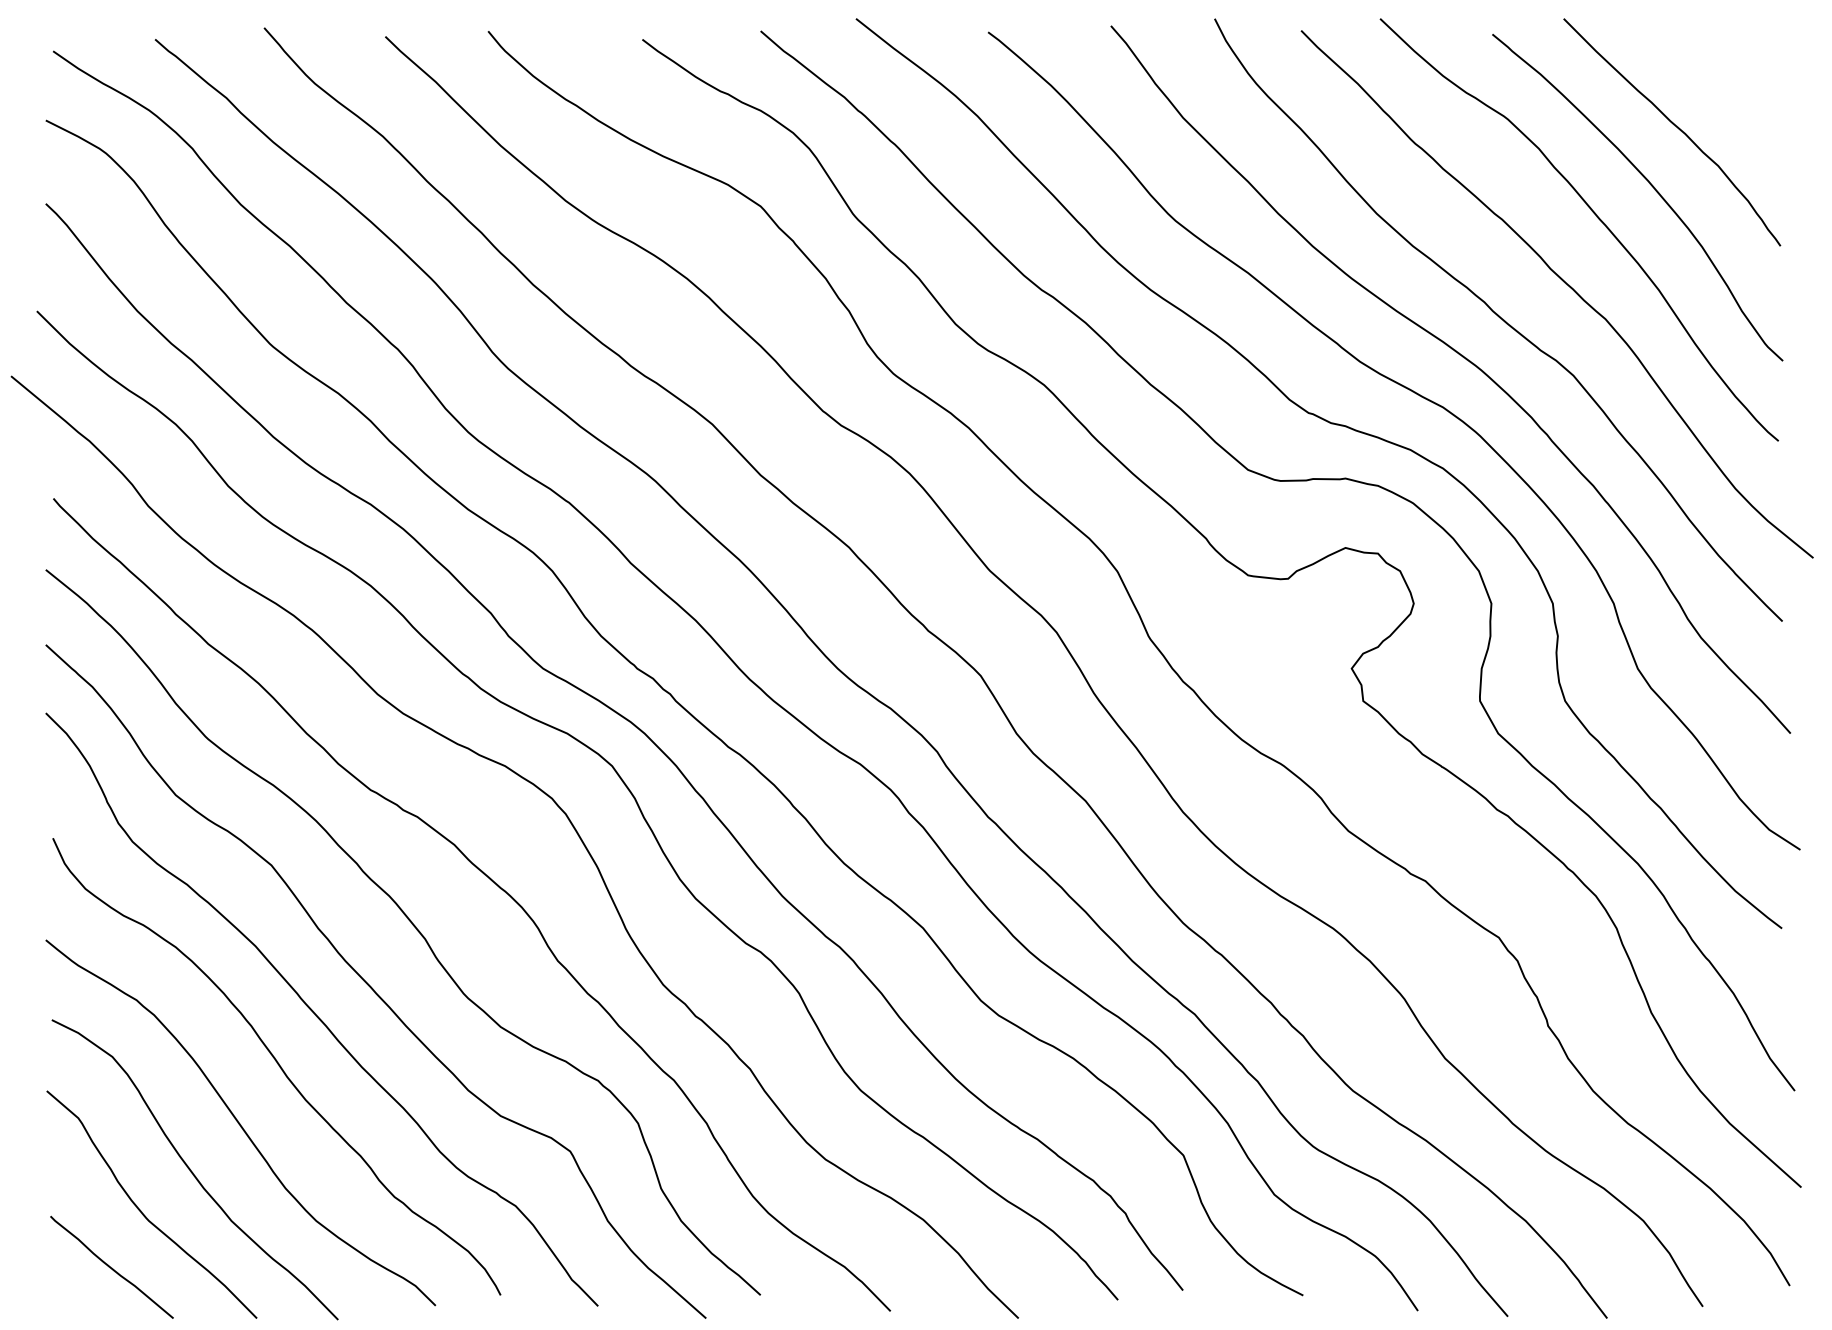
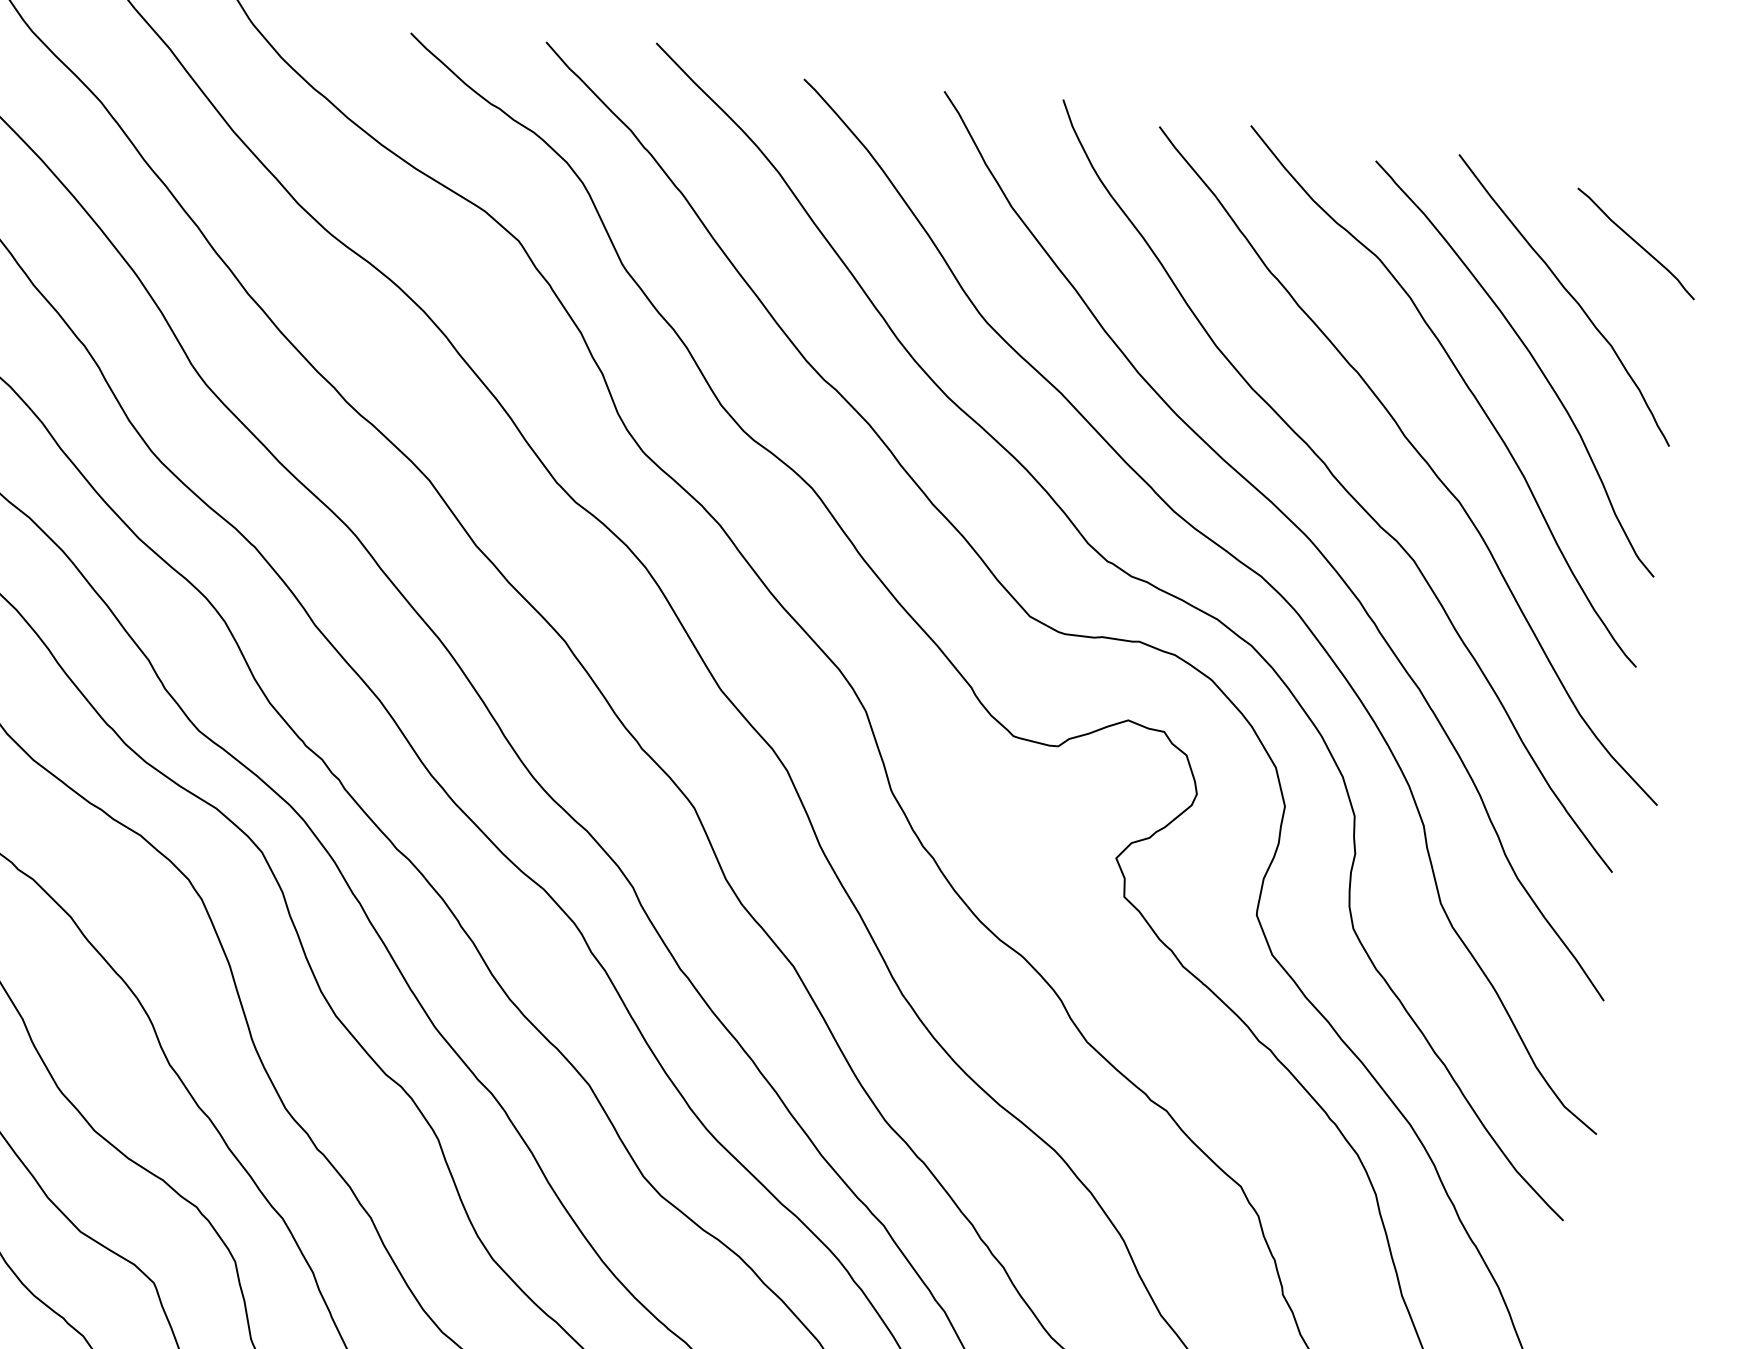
curve: (1727, 74) -> (1636, 243), added

